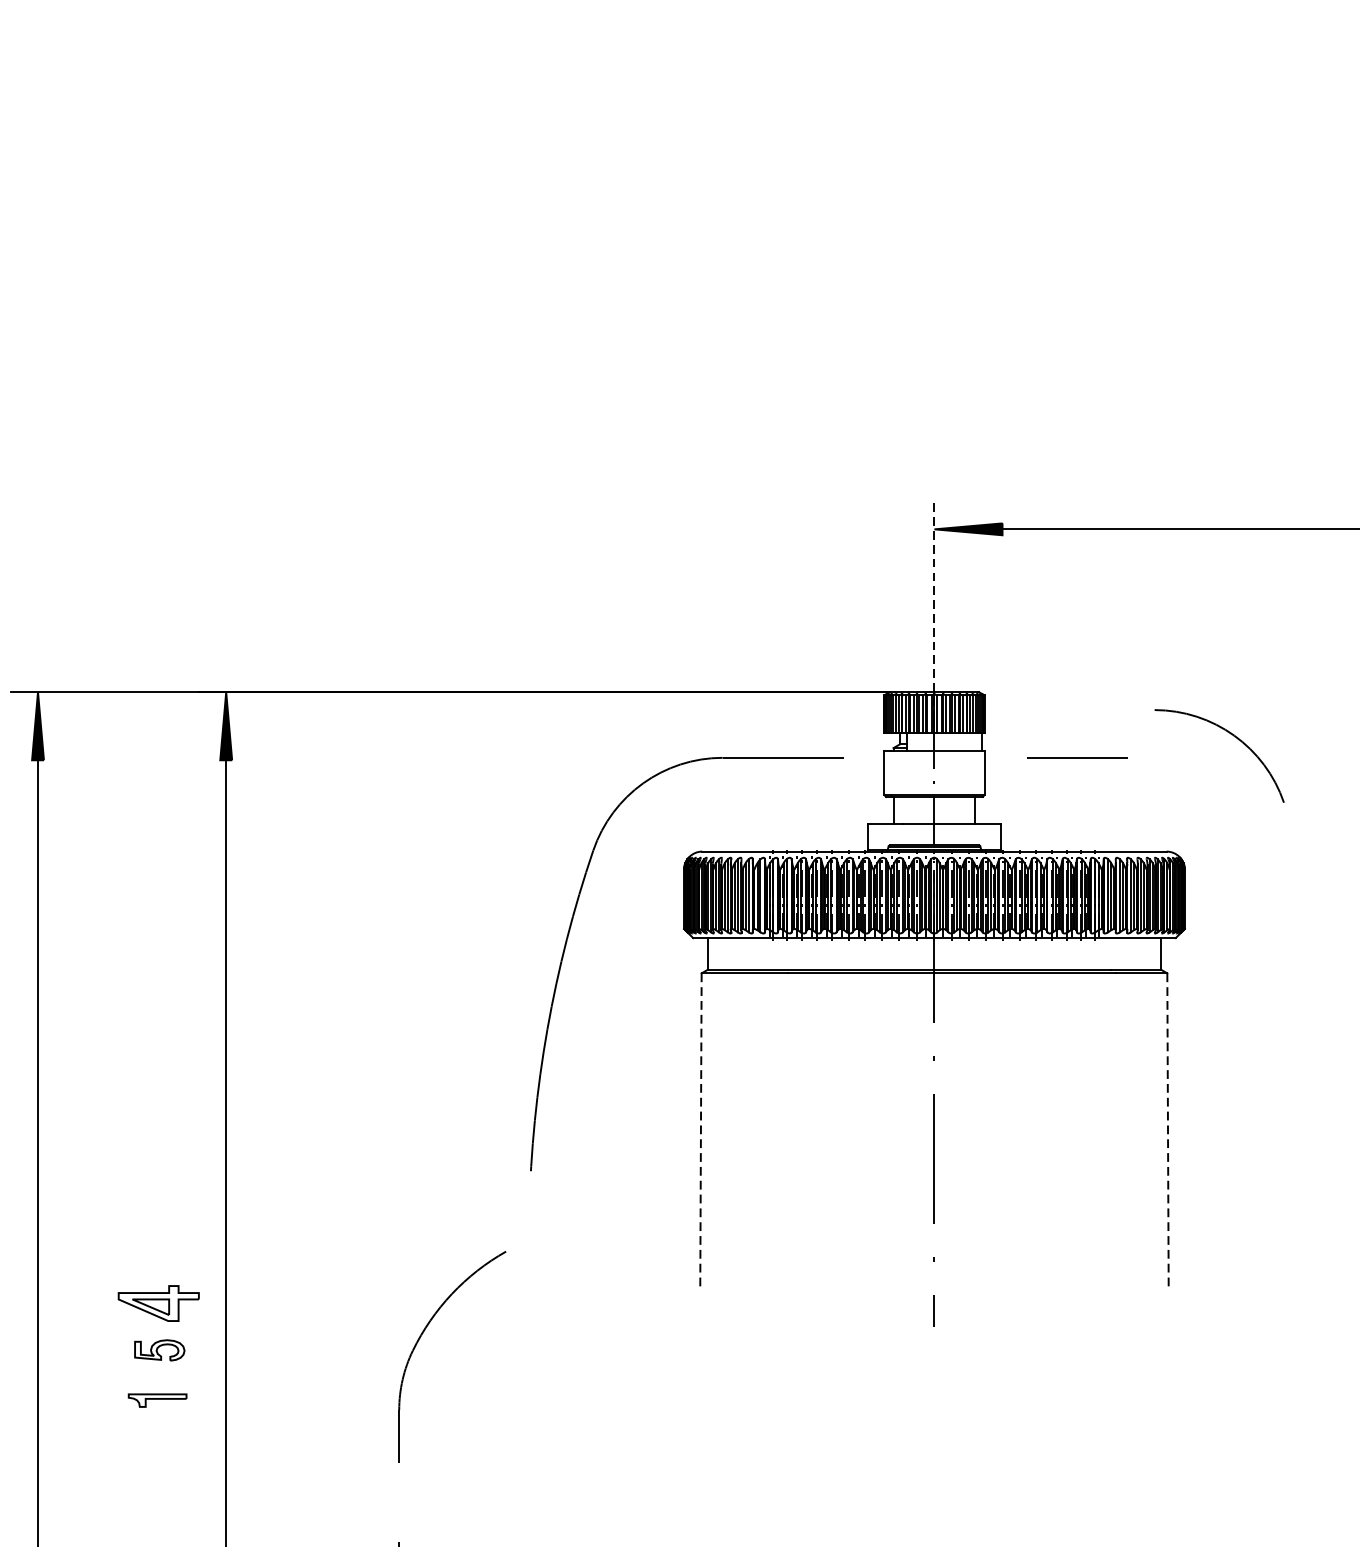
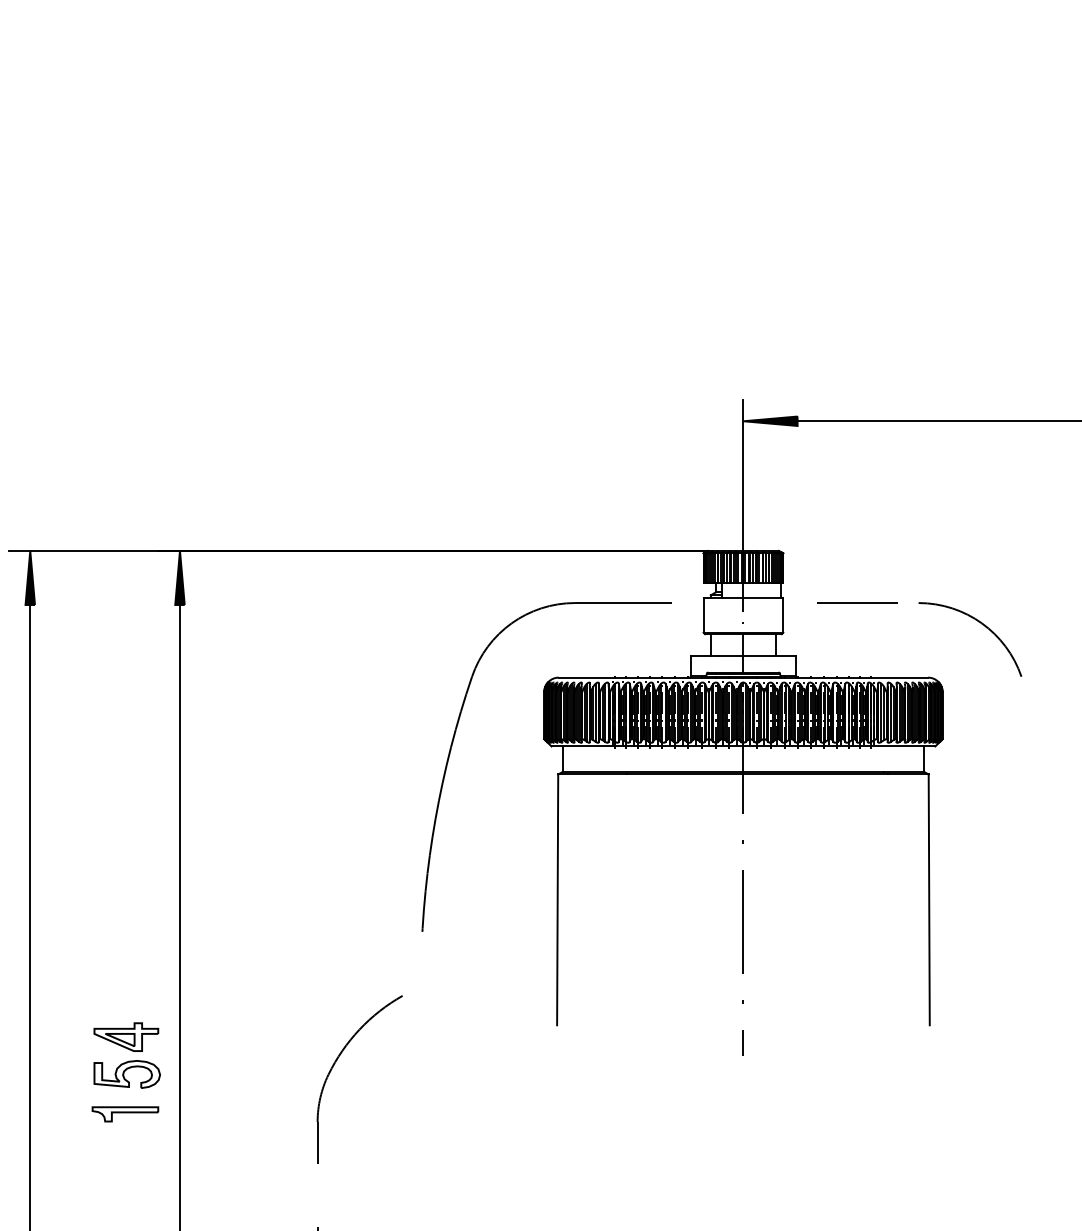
line: (934, 611) -> (743, 486), dashed -> solid
arc: (1233, 737) -> (981, 624), moved
line: (700, 1131) -> (557, 900), dashed -> solid
line: (1168, 1131) -> (929, 900), dashed -> solid
part: (158, 1350) -> (126, 1074), size x1.67
part: (157, 1400) -> (125, 1114), size x1.43

